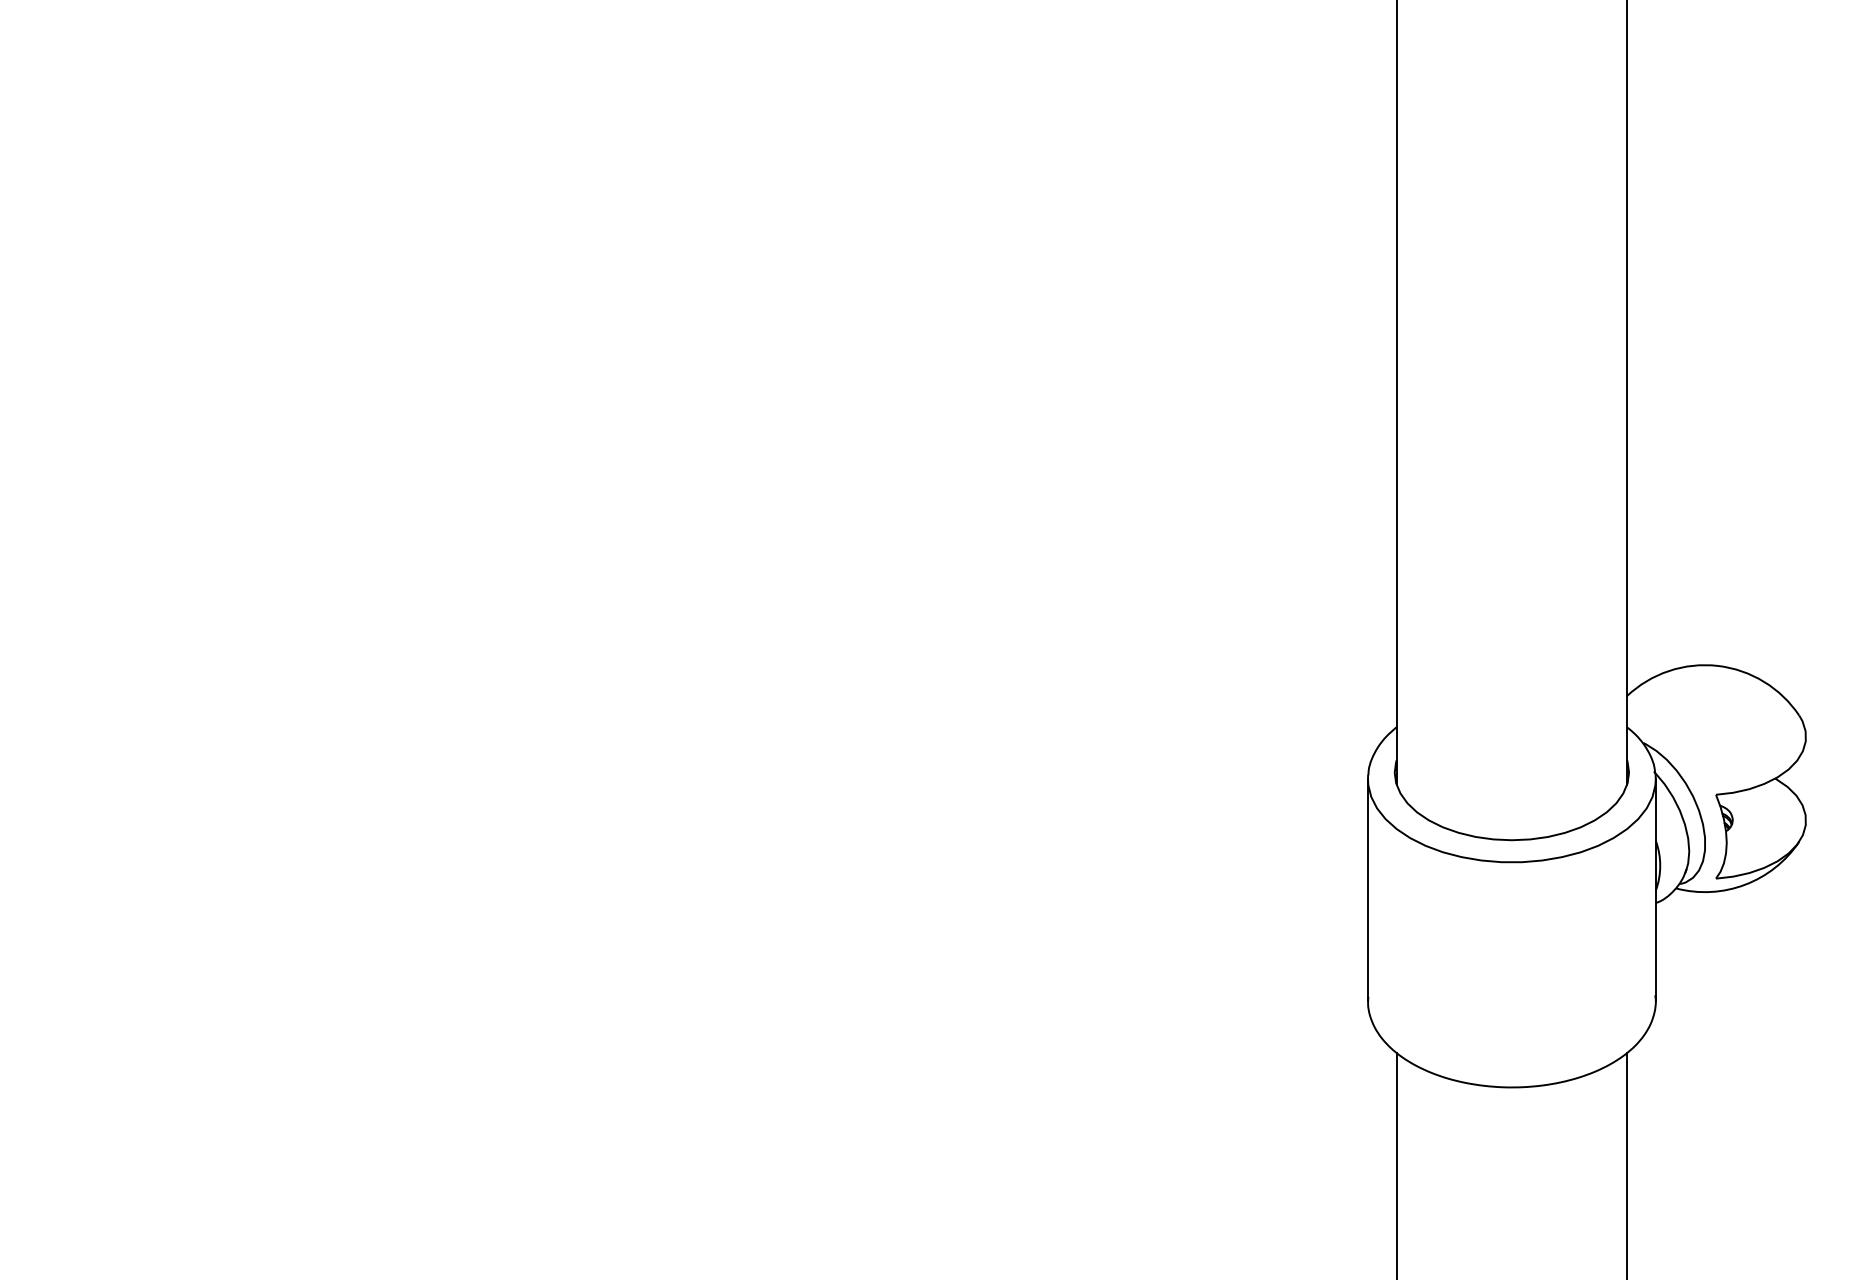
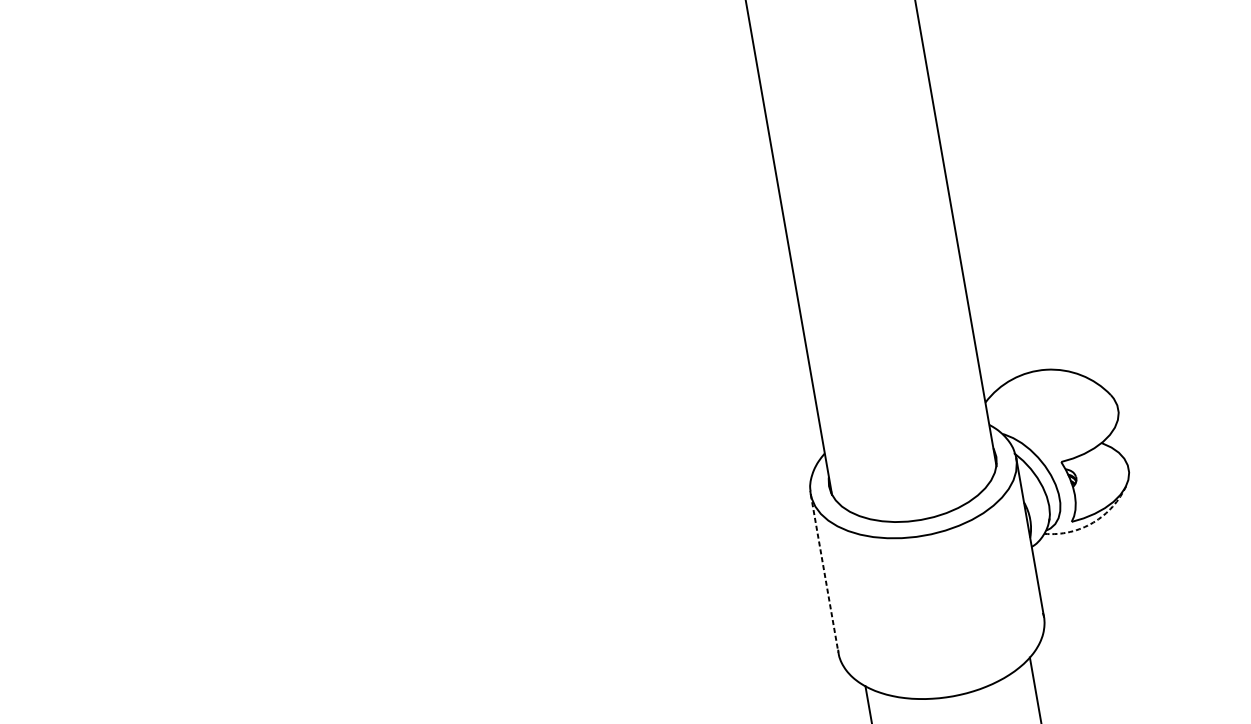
arc: (1745, 884) -> (1093, 522), solid -> dashed
line: (1368, 890) -> (824, 573), solid -> dashed

